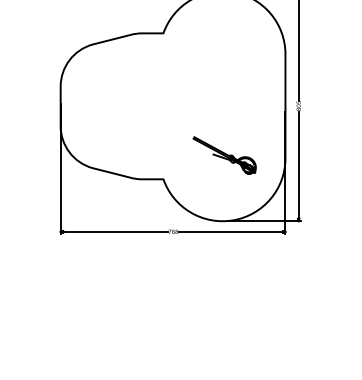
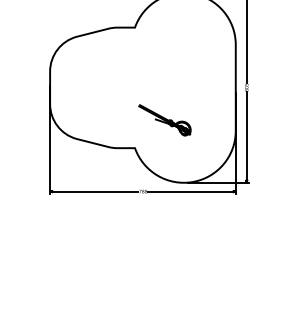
part: (224, 155) -> (164, 120), moved

